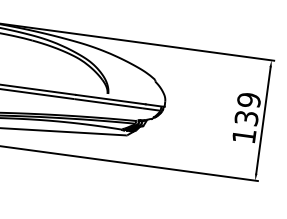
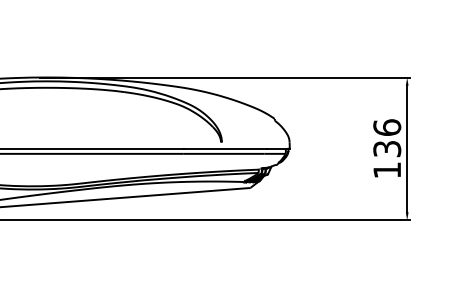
text: (249, 100) -> (387, 127), 139 -> 136

